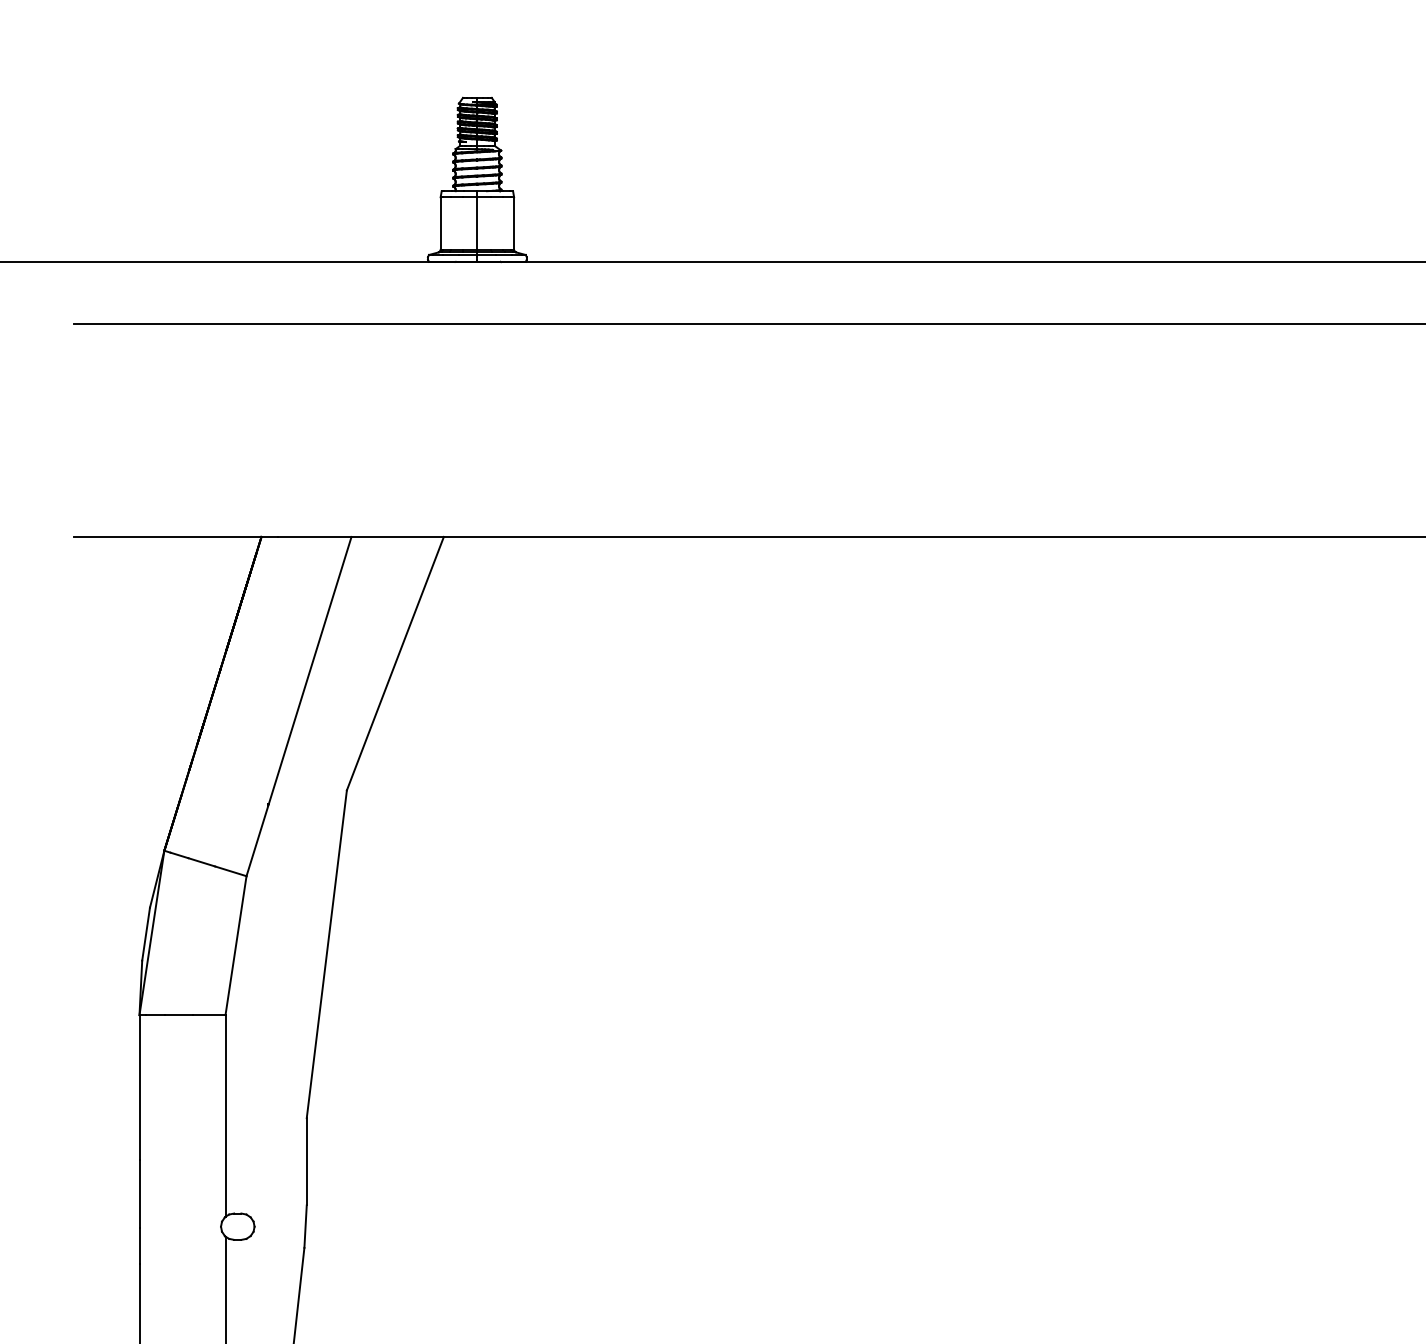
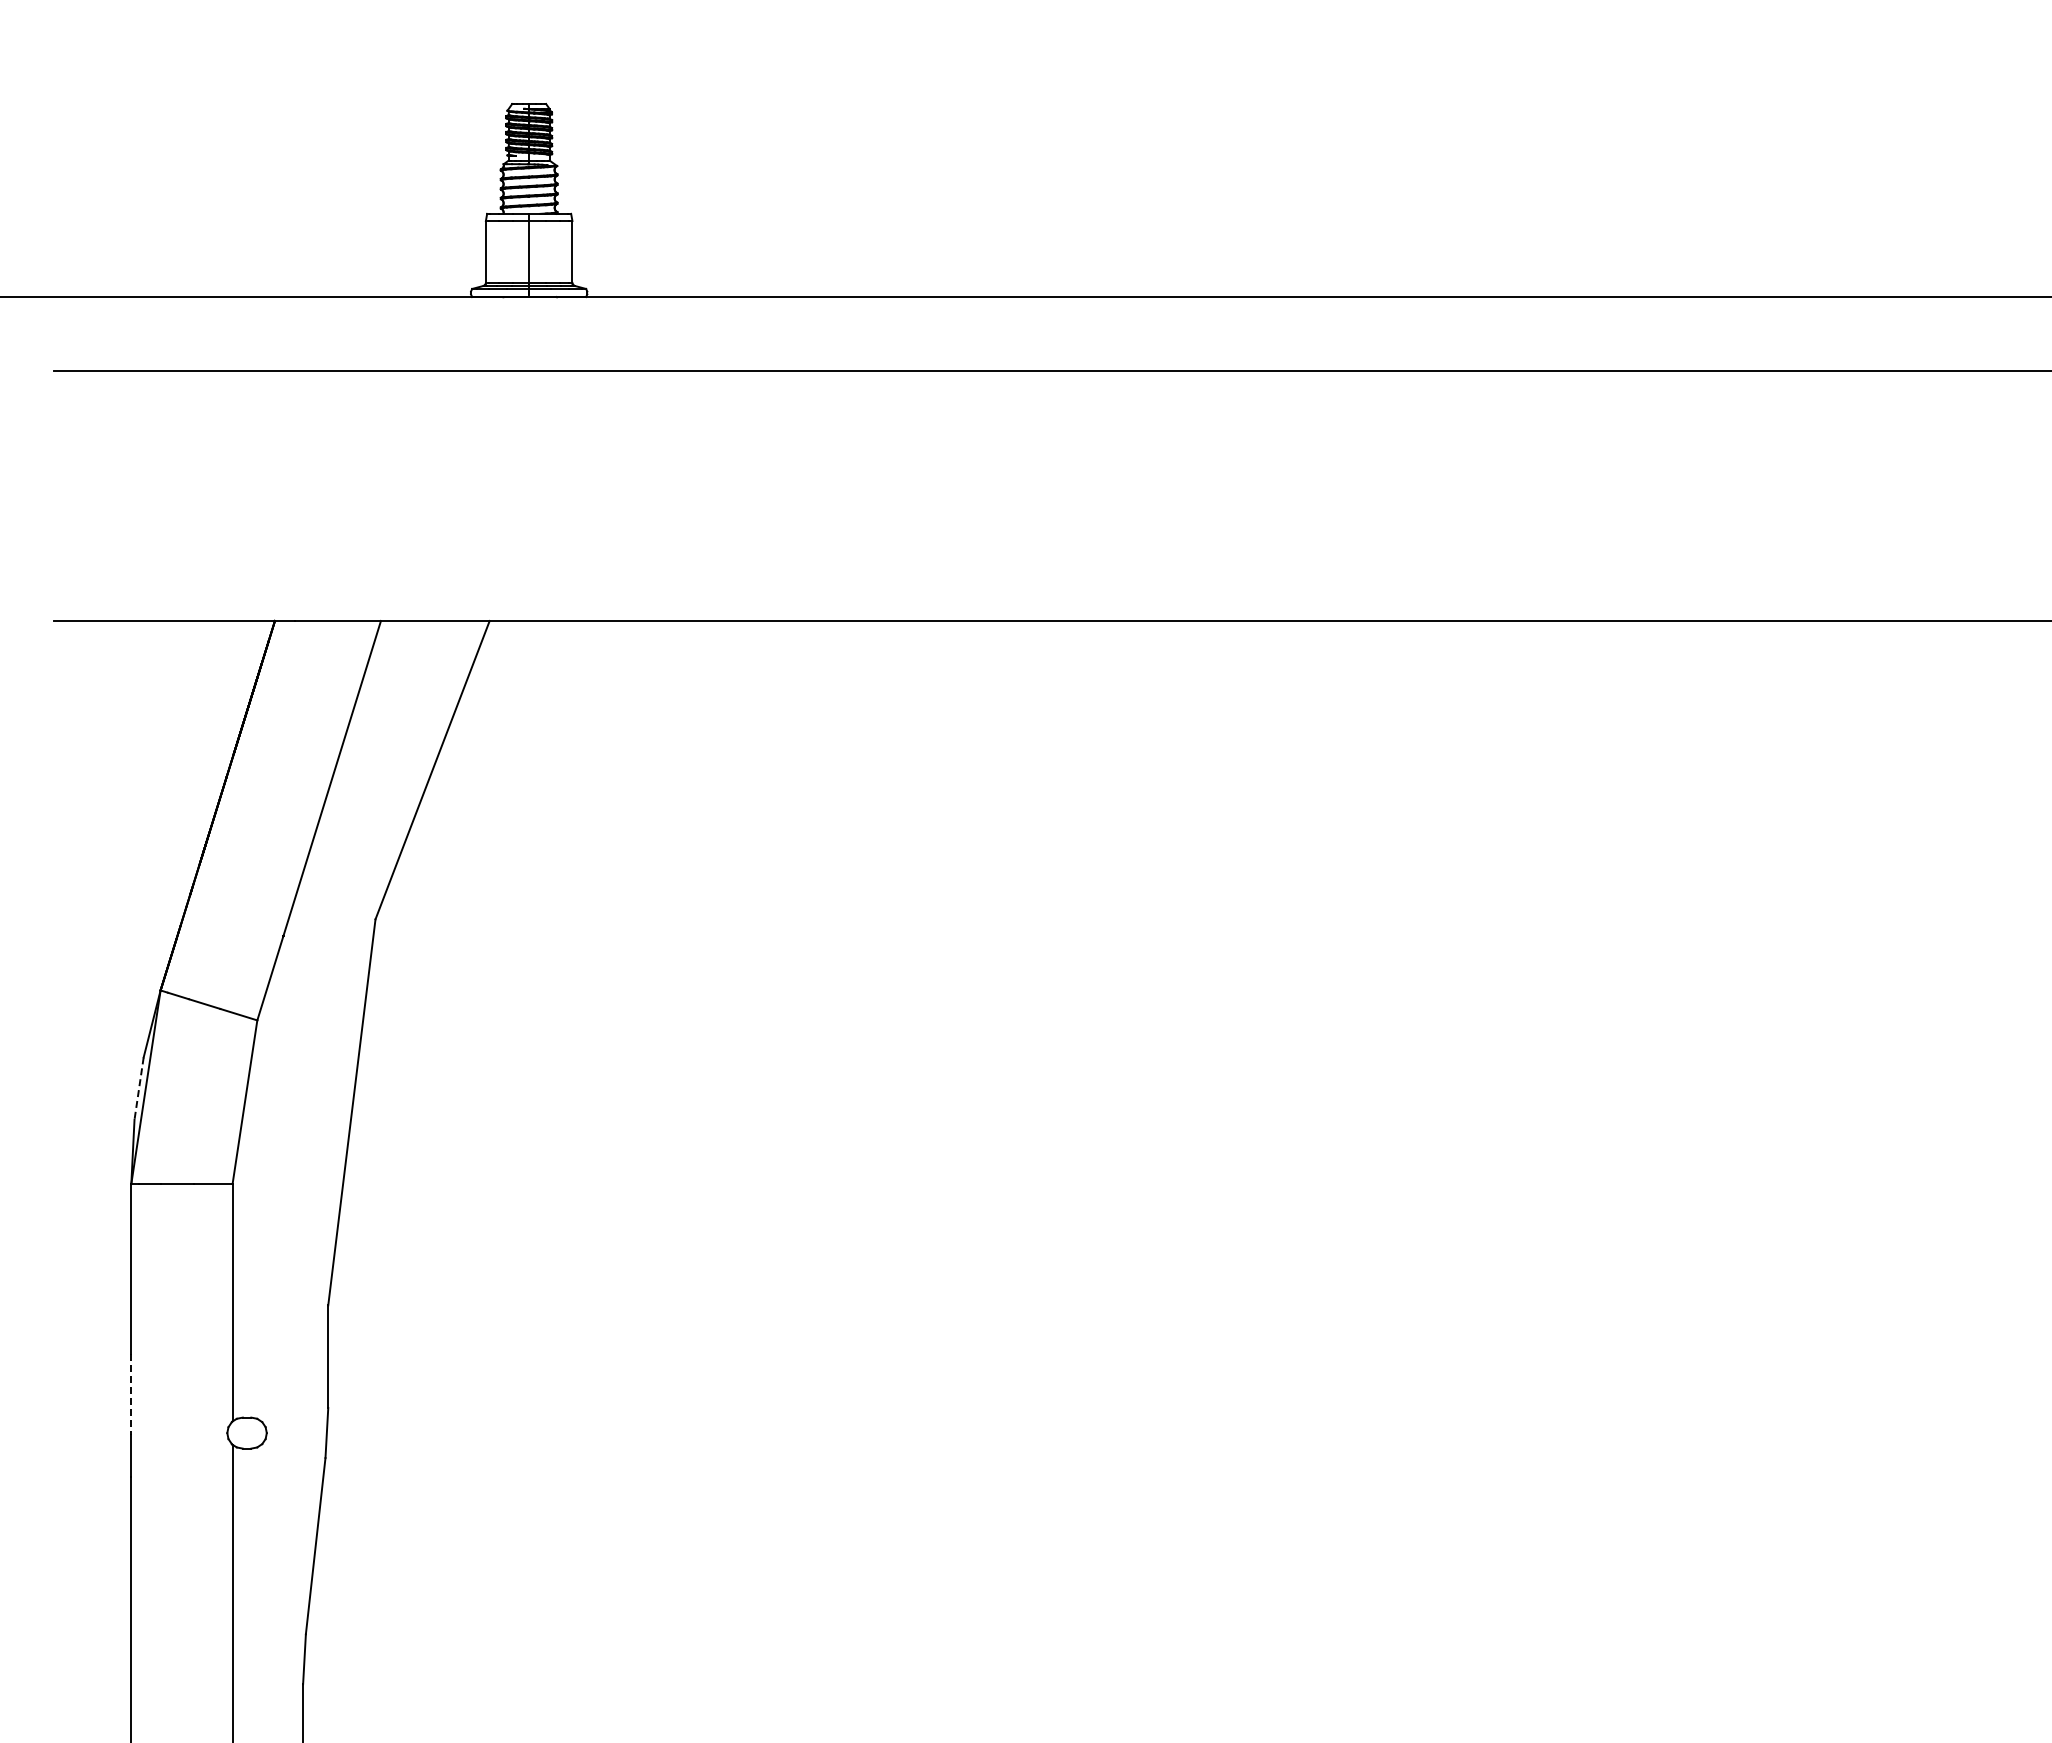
line: (146, 934) -> (139, 1088), solid -> dashed
line: (139, 1193) -> (131, 1394), solid -> dashed

